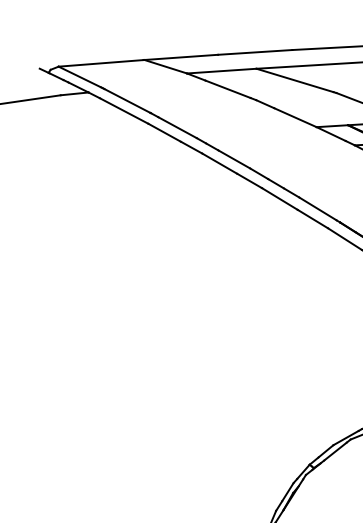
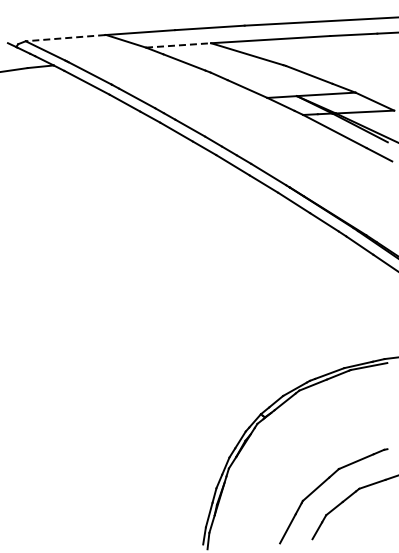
line: (101, 63) -> (65, 38), solid -> dashed
line: (221, 71) -> (178, 45), solid -> dashed

